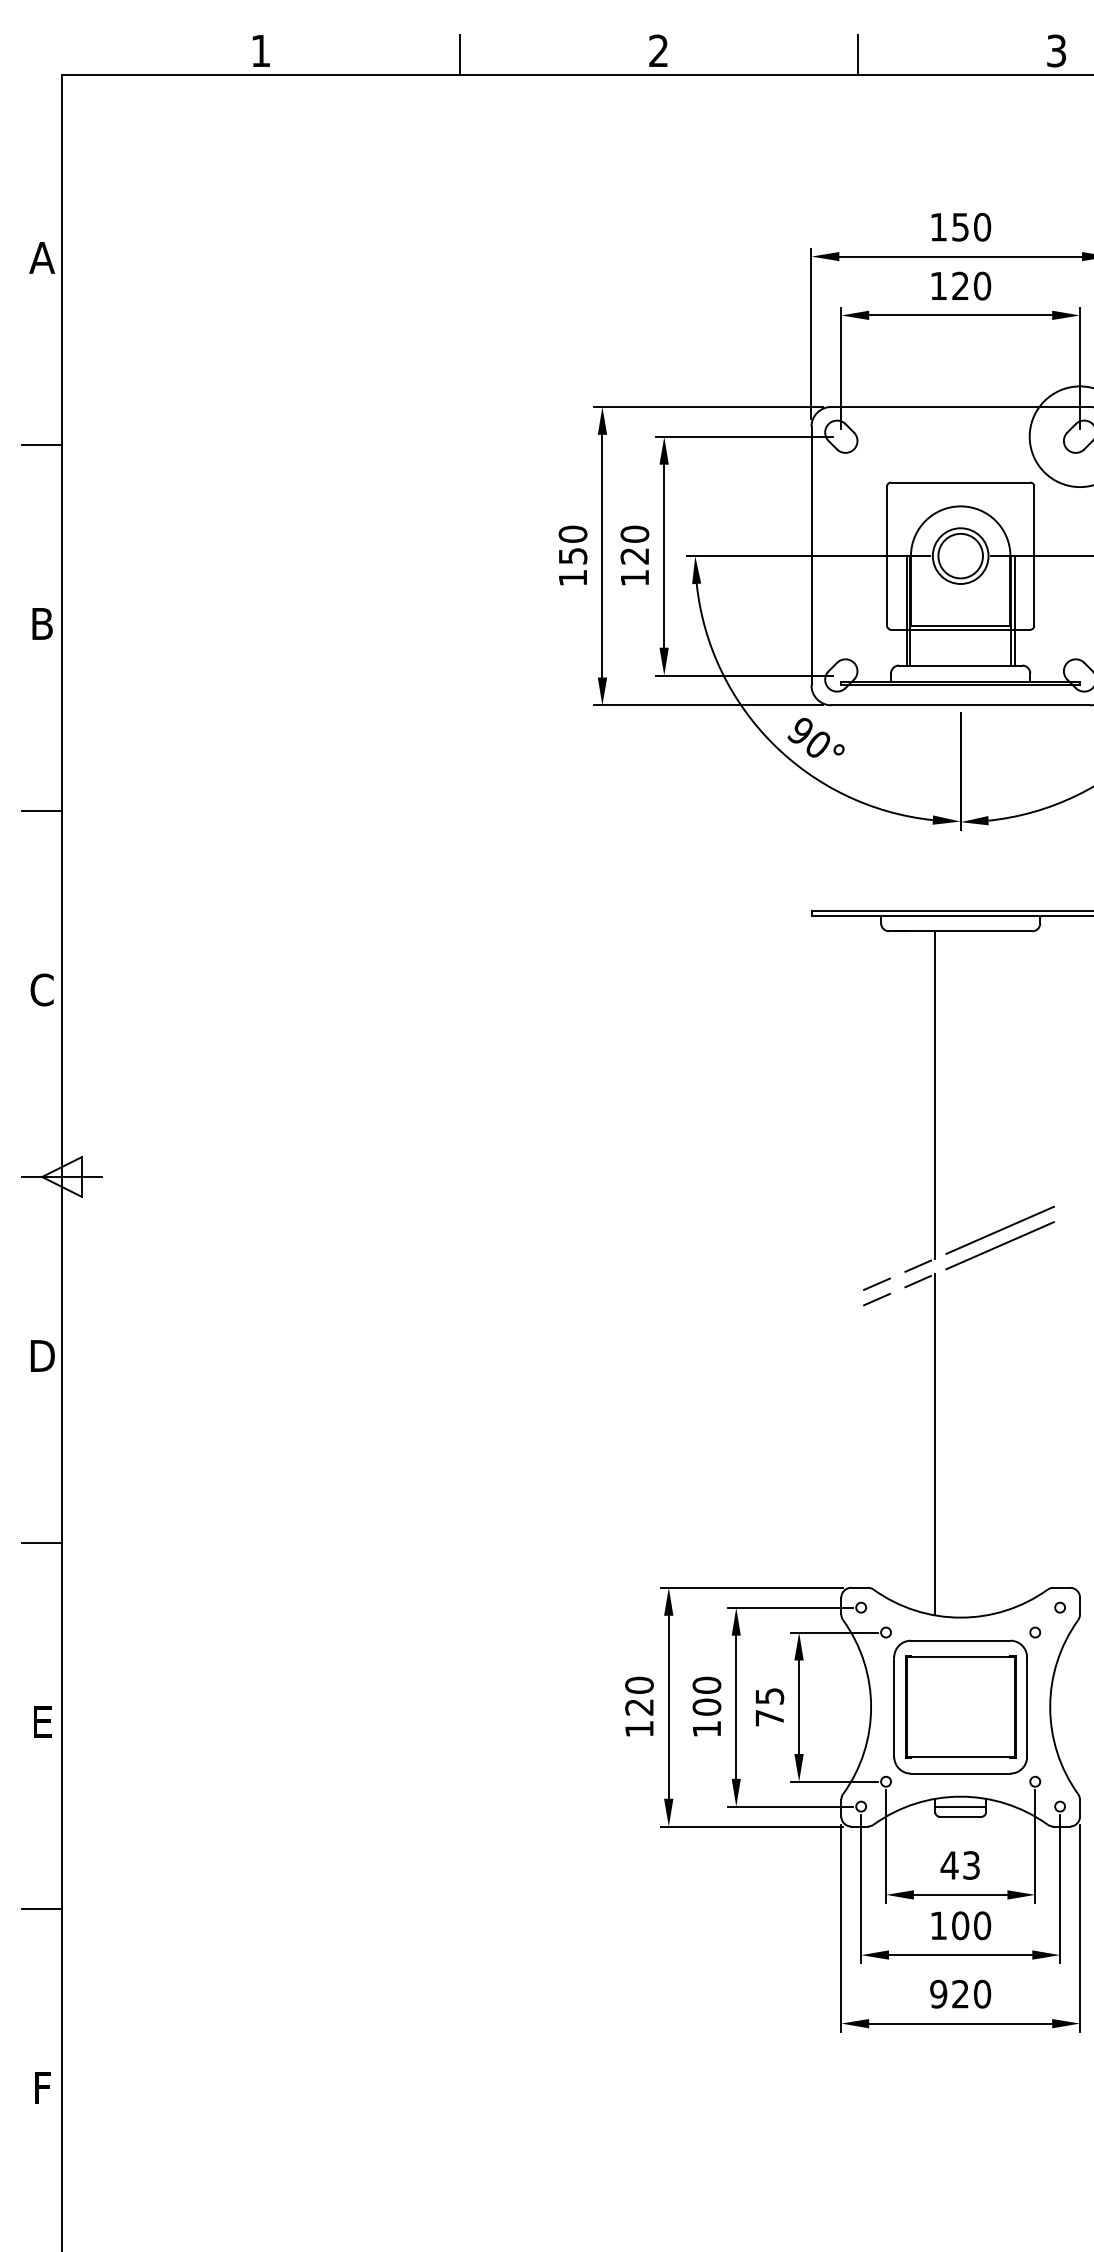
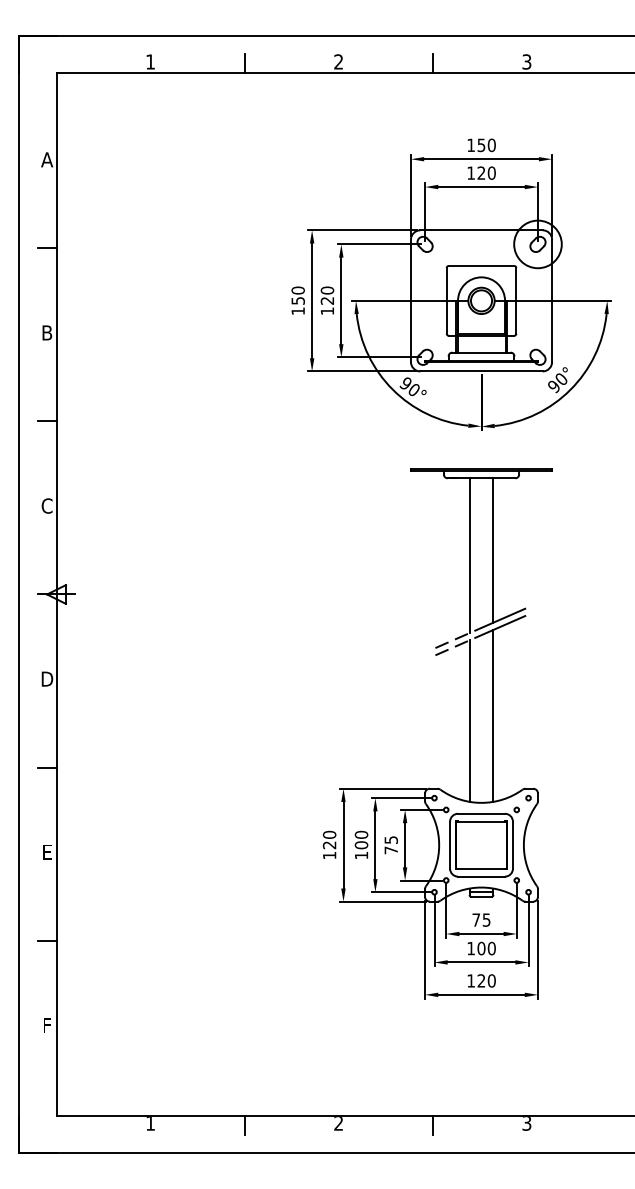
line: (985, 1083) -> (493, 550), added
line: (985, 1432) -> (493, 715), added
text: (960, 1864) -> (481, 919), 43 -> 75
text: (939, 1993) -> (471, 980), 920 -> 120

